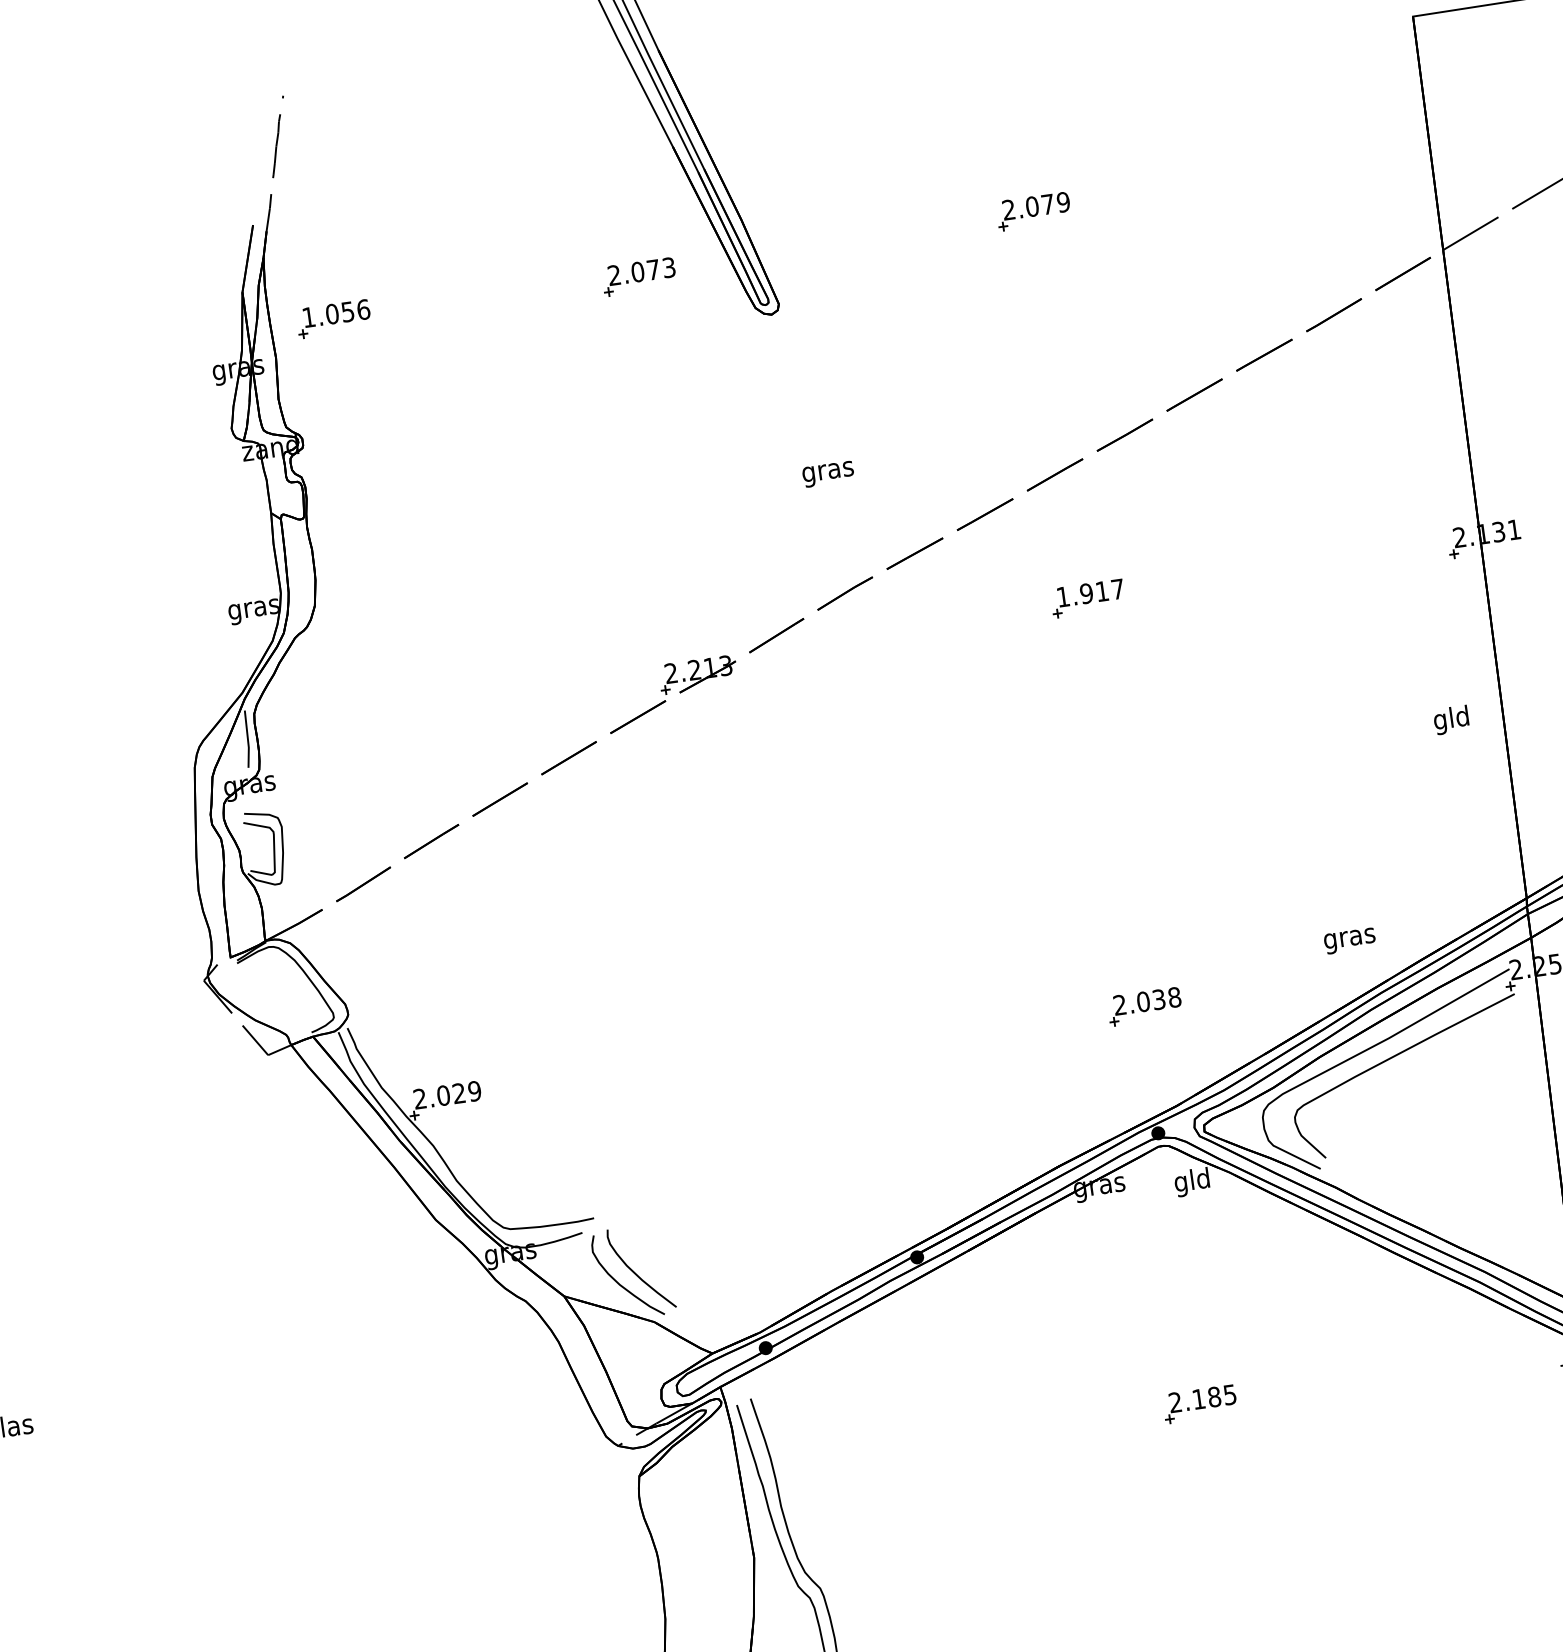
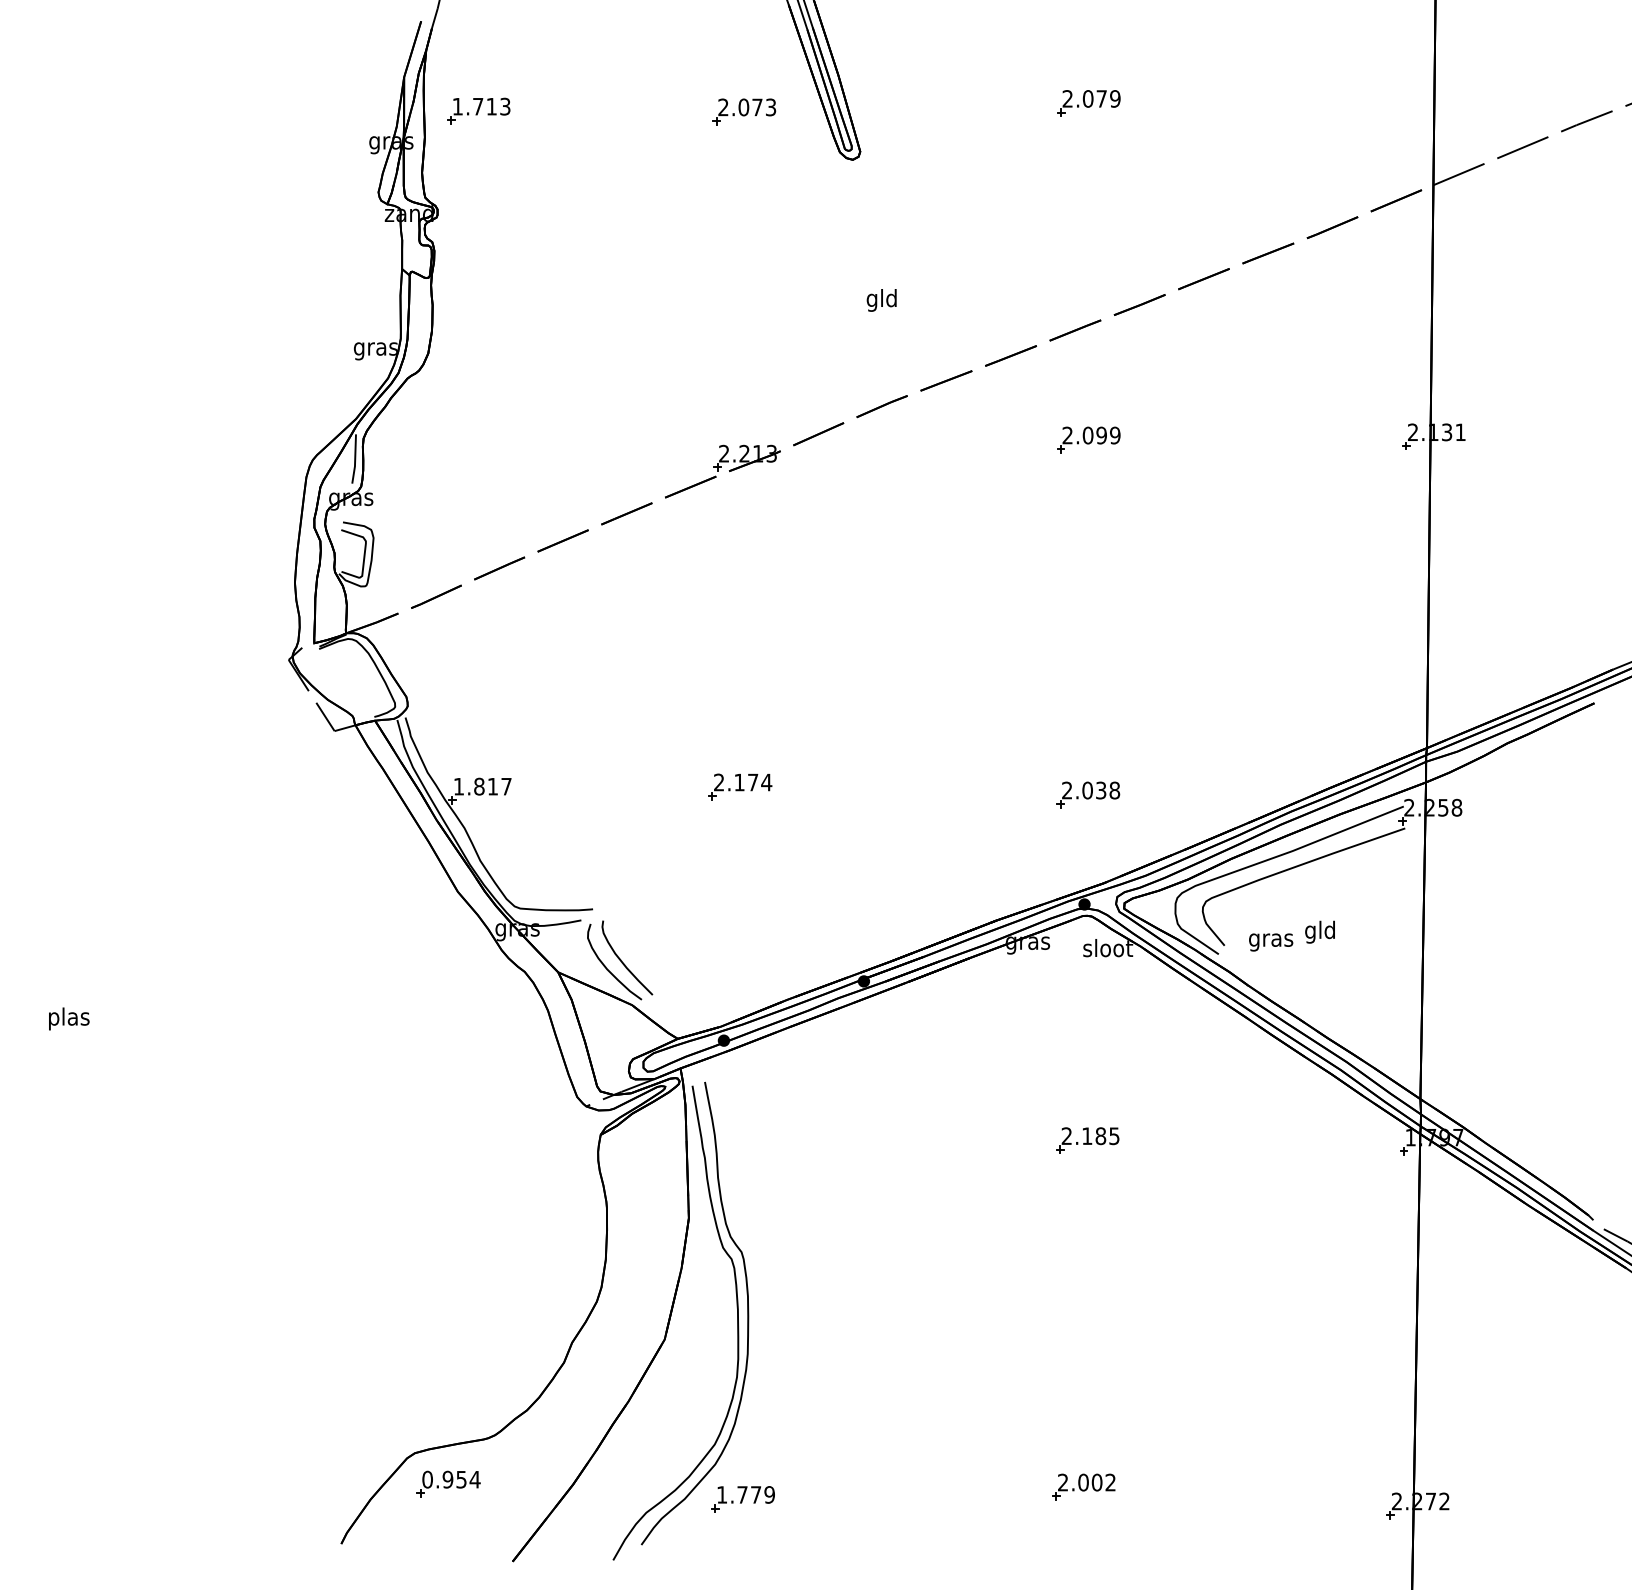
text: (347, 311) -> (491, 106), 1.056 -> 1.713
text: (828, 471) -> (882, 300), gras -> gld
text: (1090, 593) -> (1091, 435), 1.917 -> 2.099
text: (1450, 719) -> (1319, 931), moved
text: (1350, 941) -> (1271, 942), moved
part: (743, 1053) -> (740, 786), added
text: (447, 1094) -> (482, 786), 2.029 -> 1.817
text: (1193, 1182) -> (1108, 950), gld -> sloot

